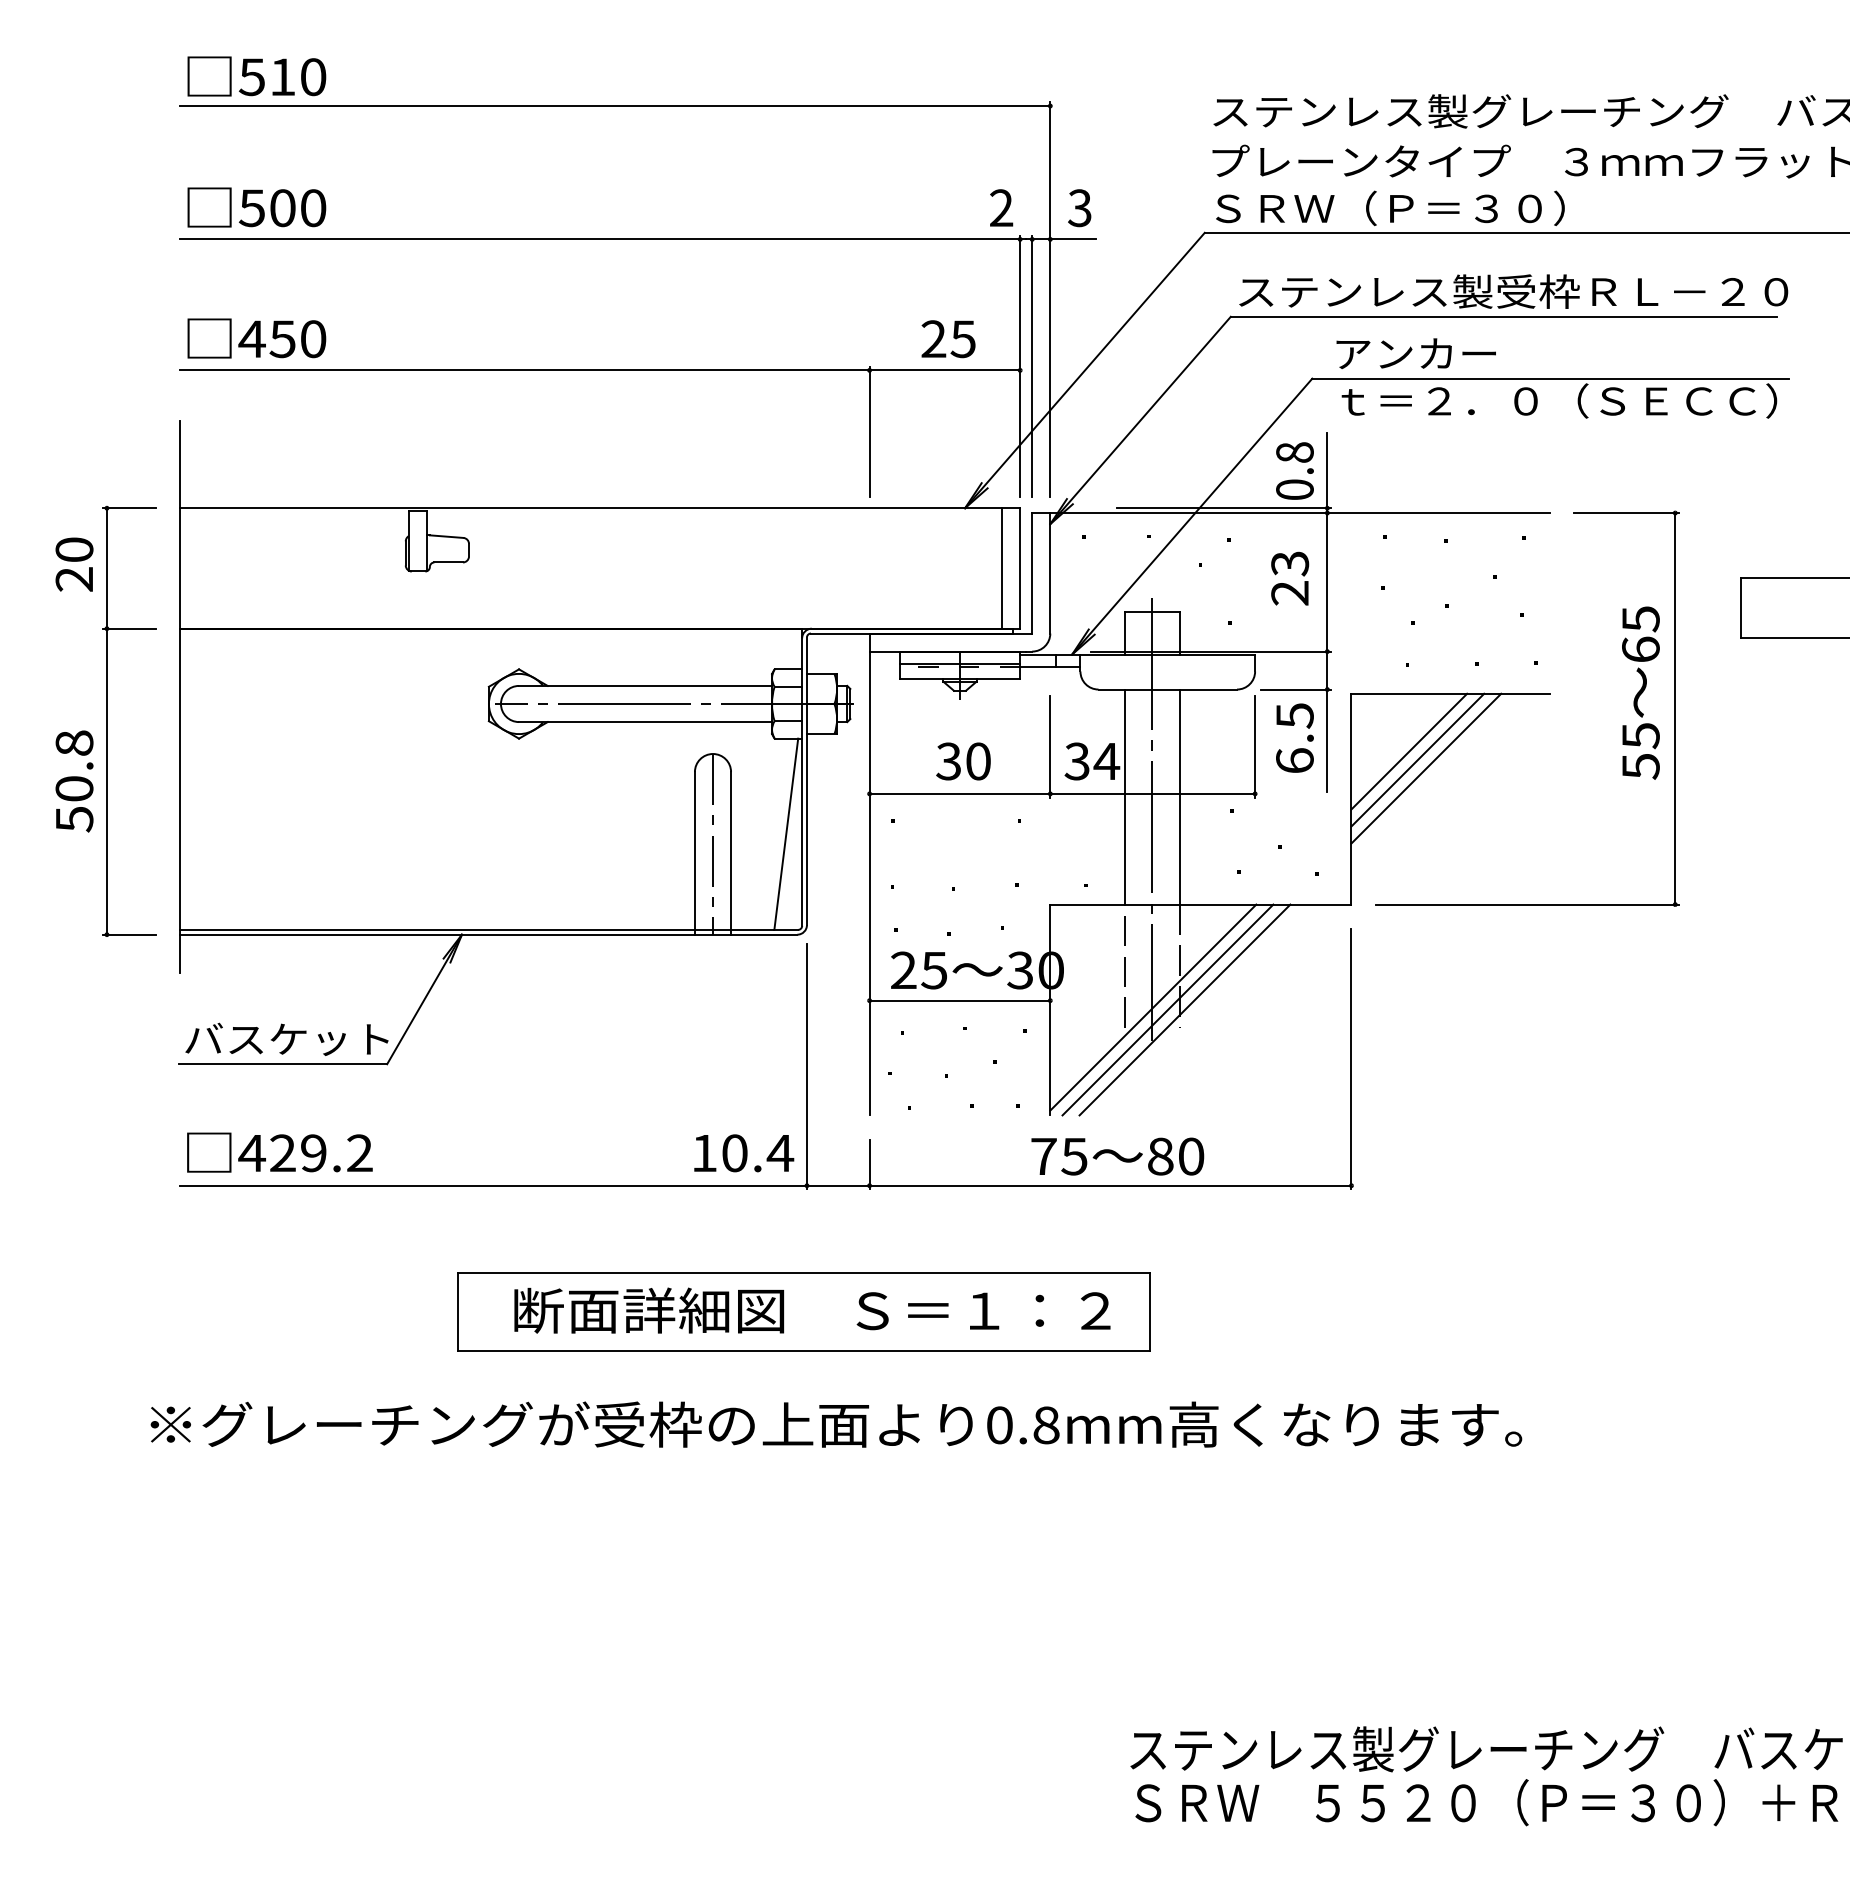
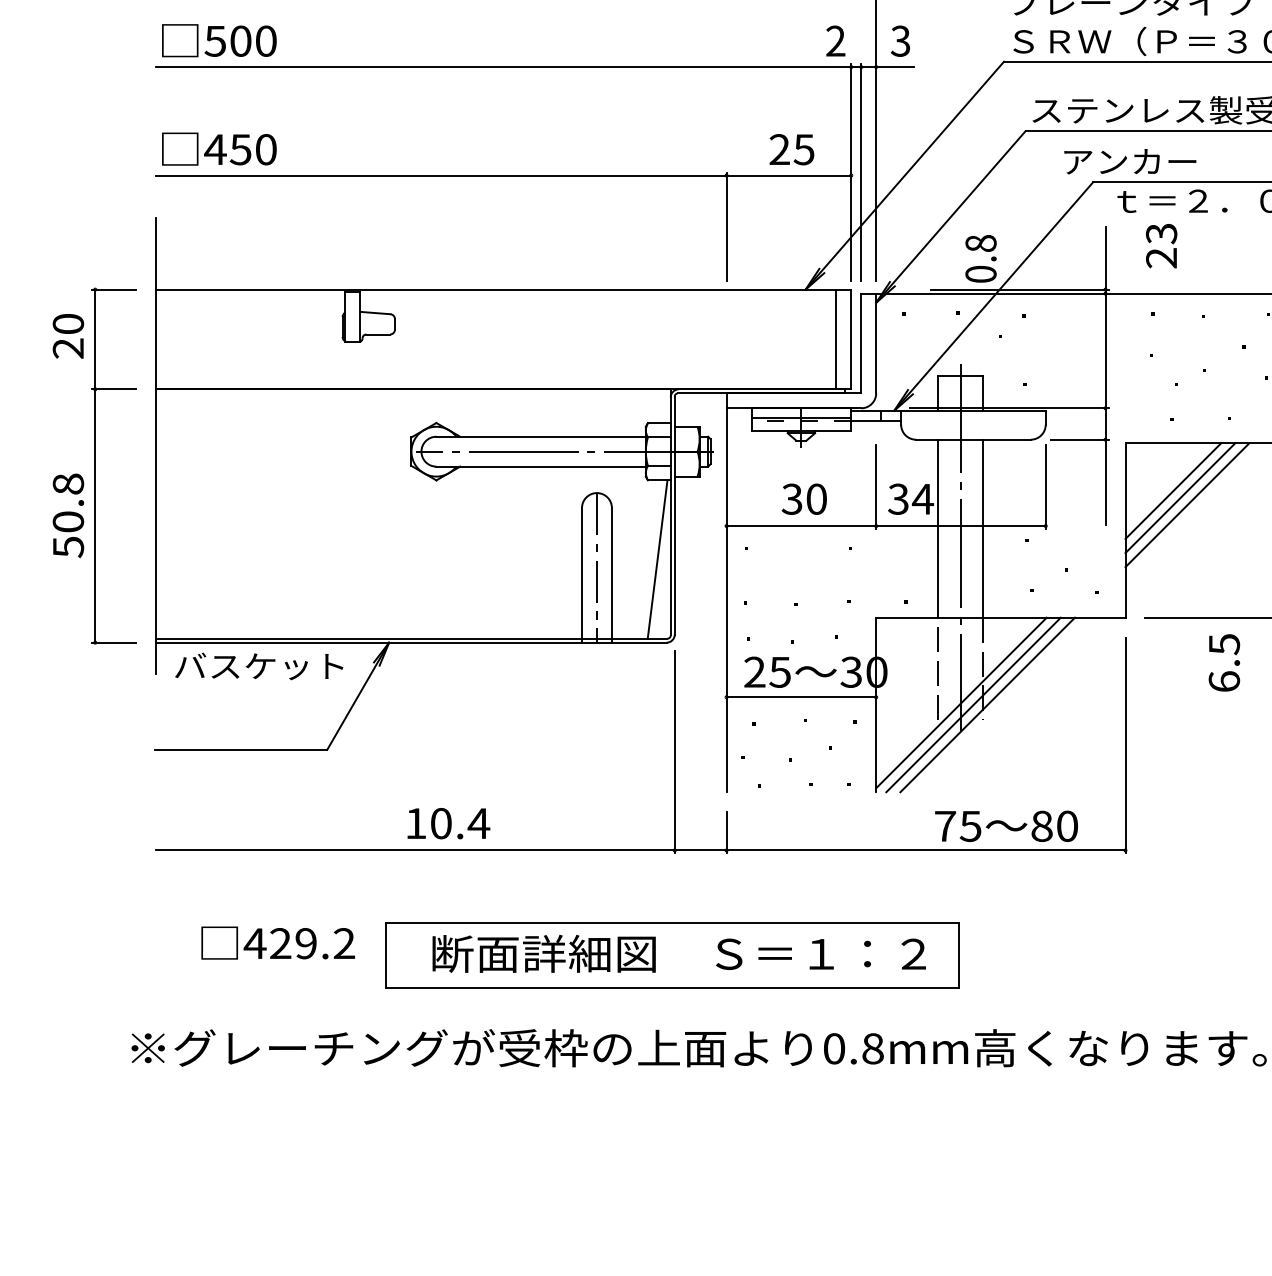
text: (1415, 353) -> (1129, 161), moved
text: (1294, 470) -> (980, 258), moved
text: (1290, 578) -> (1161, 245), moved
text: (1294, 737) -> (1224, 662), moved
text: (286, 1038) -> (258, 665), moved
text: (279, 1152) -> (277, 942), moved
text: (744, 1153) -> (449, 823), moved
text: (1117, 1156) -> (1006, 826), moved

